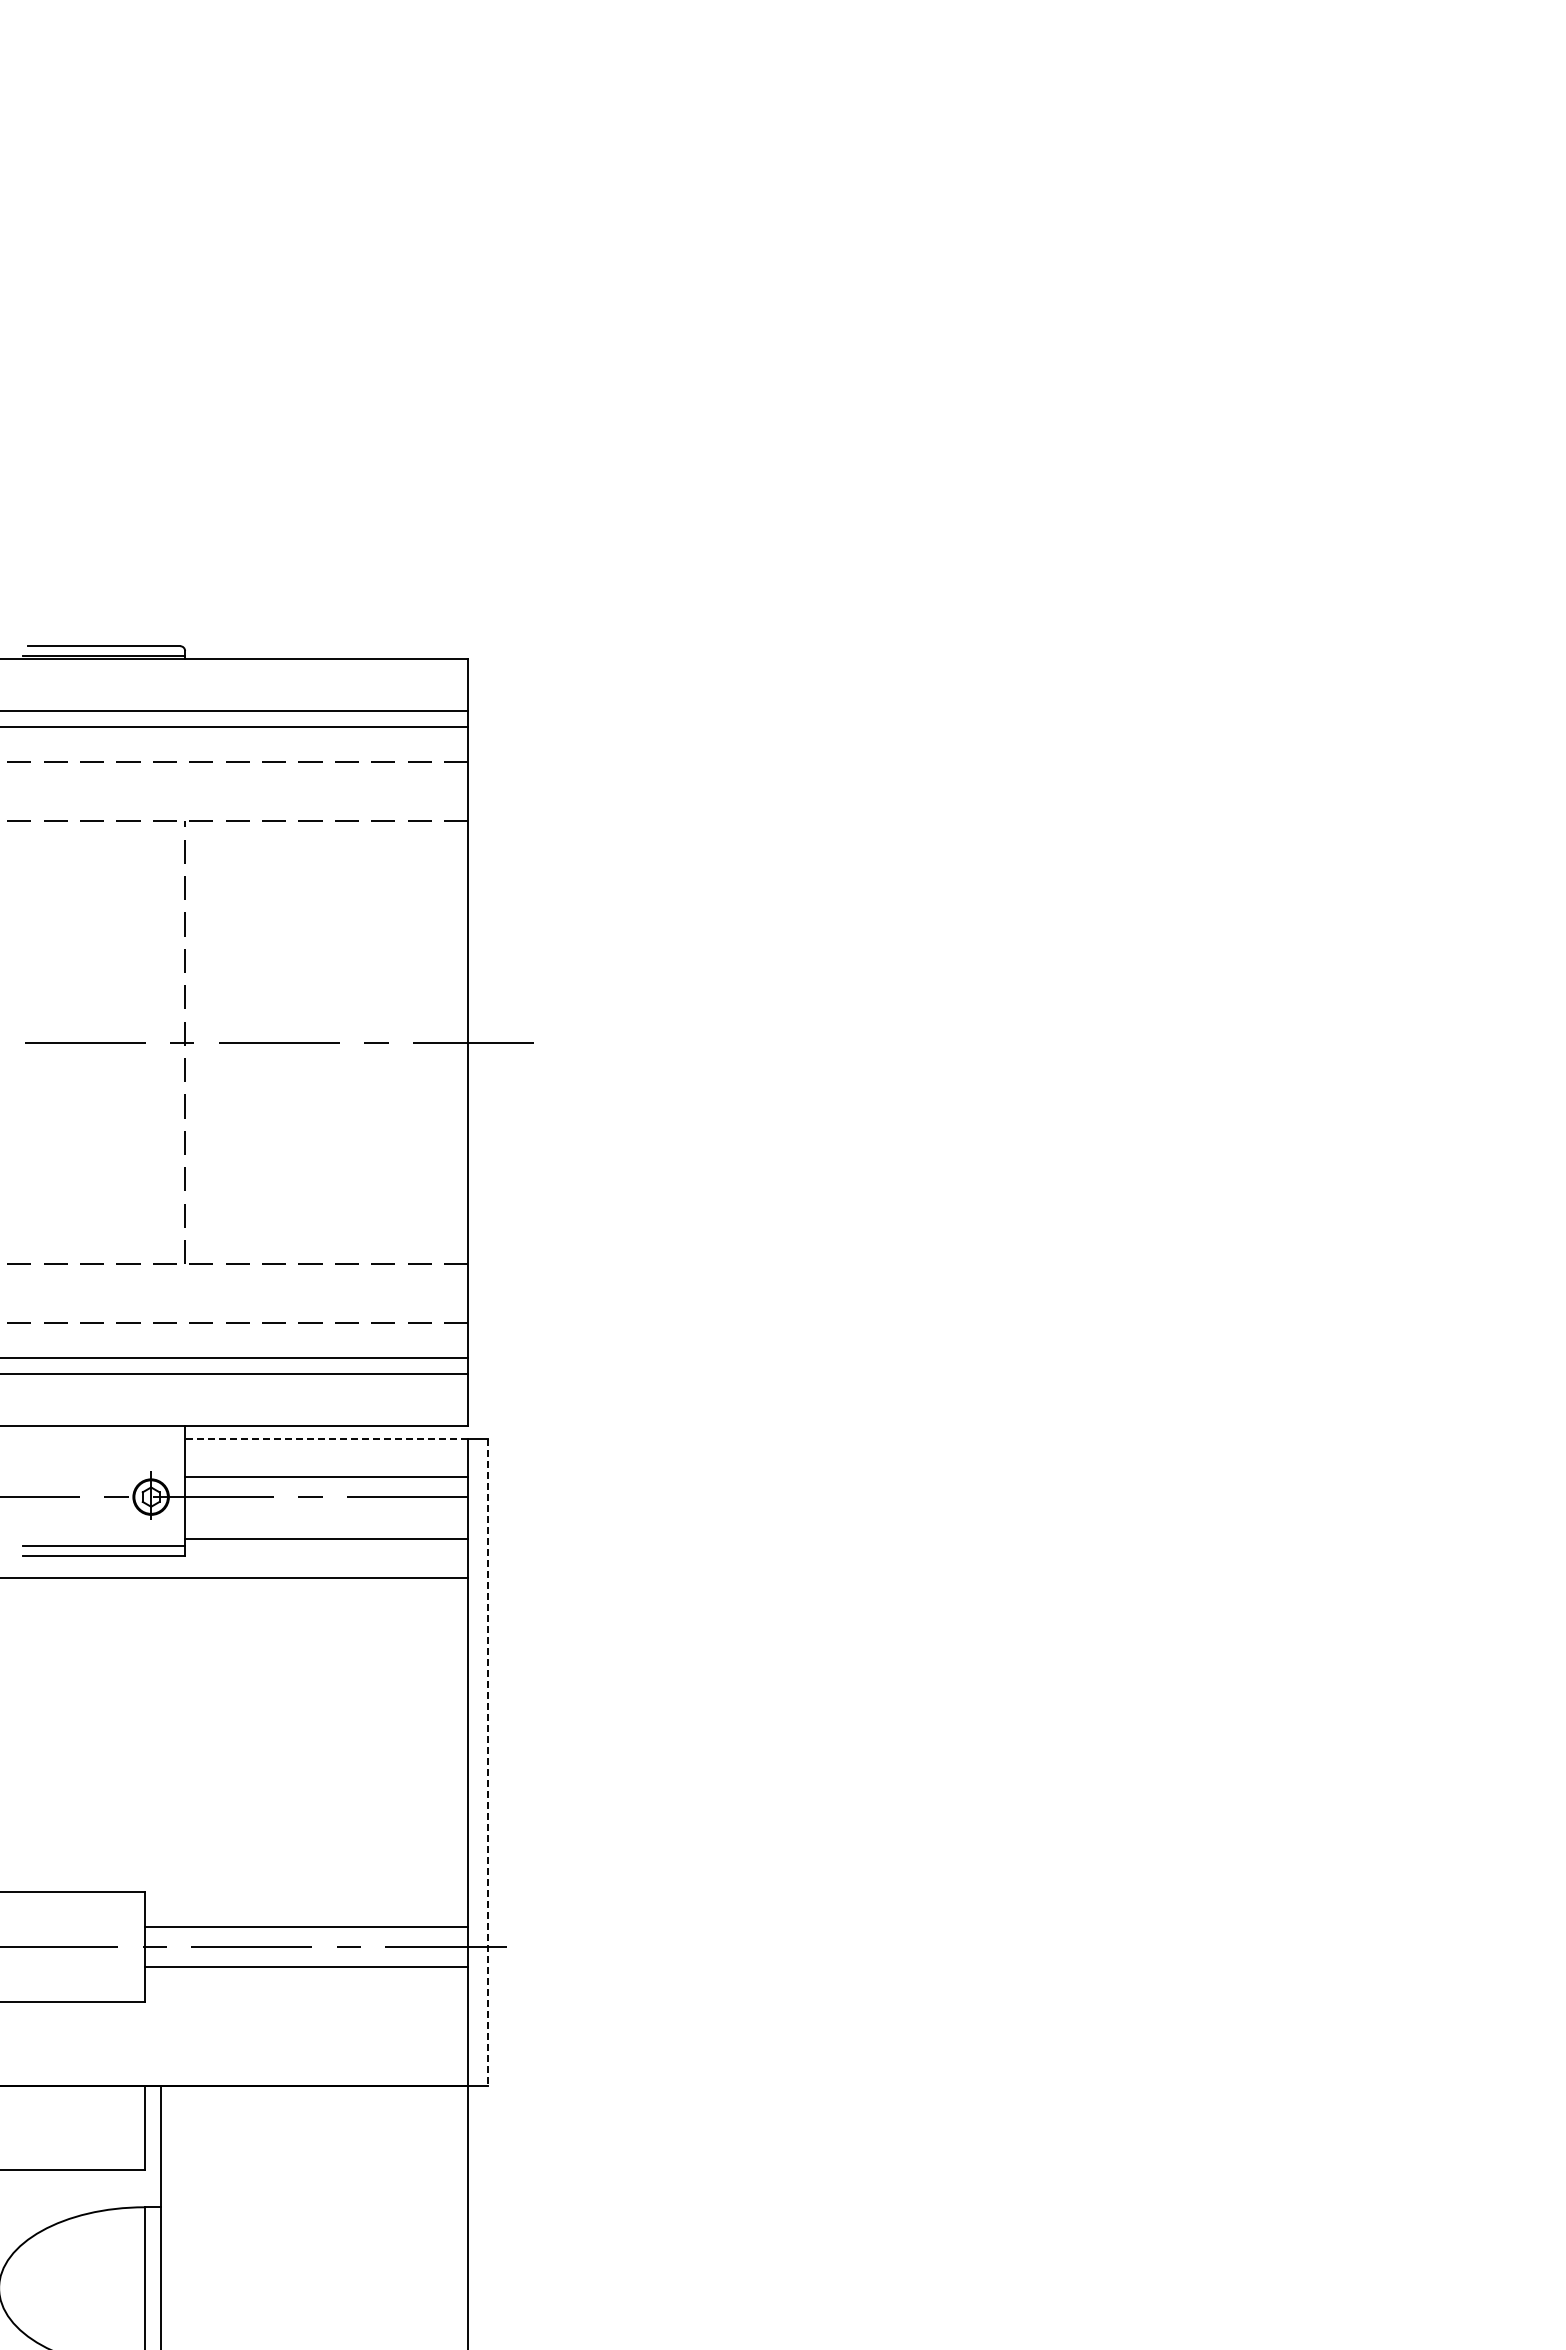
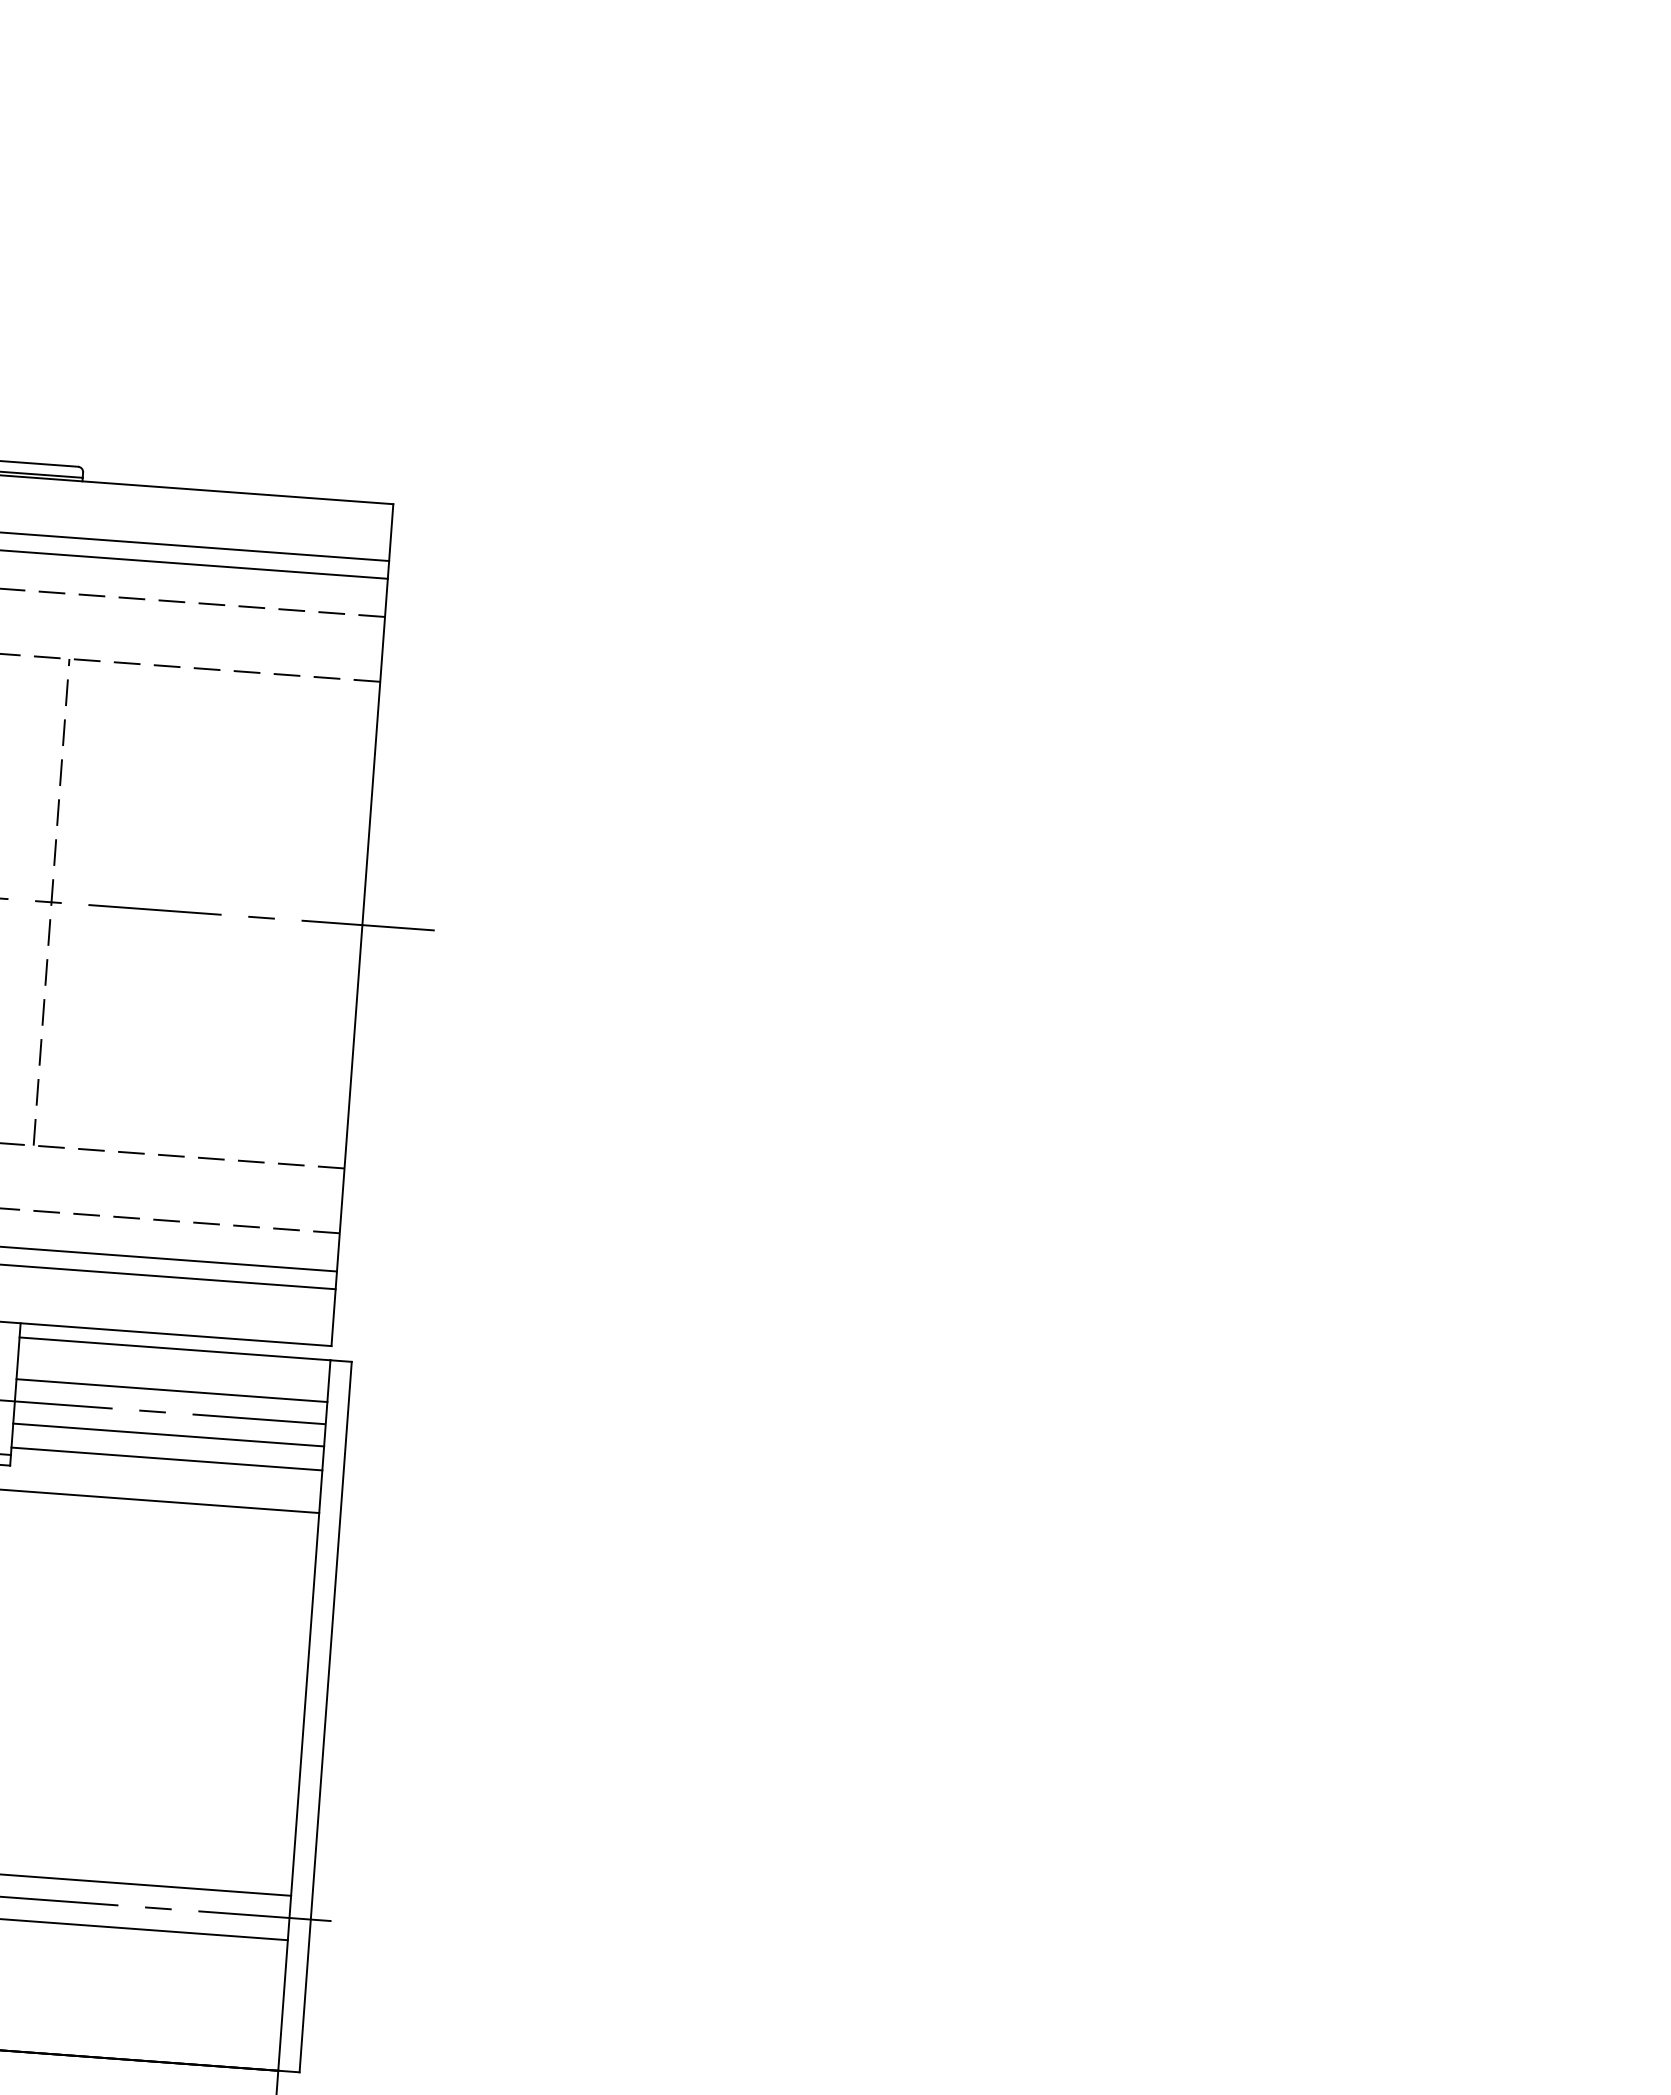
line: (326, 1438) -> (174, 1348), dashed -> solid
line: (326, 1517) -> (168, 1435), added
line: (487, 1762) -> (325, 1717), dashed -> solid

